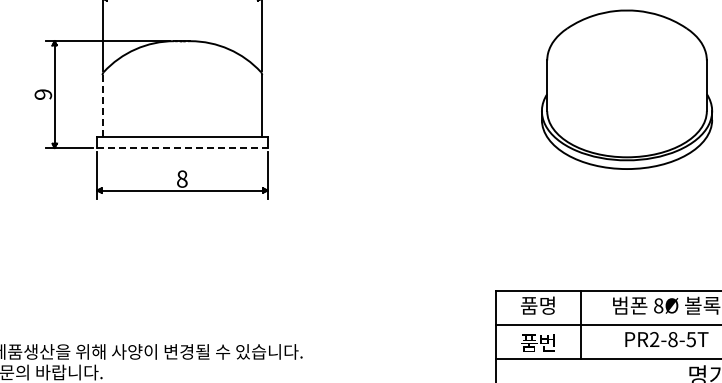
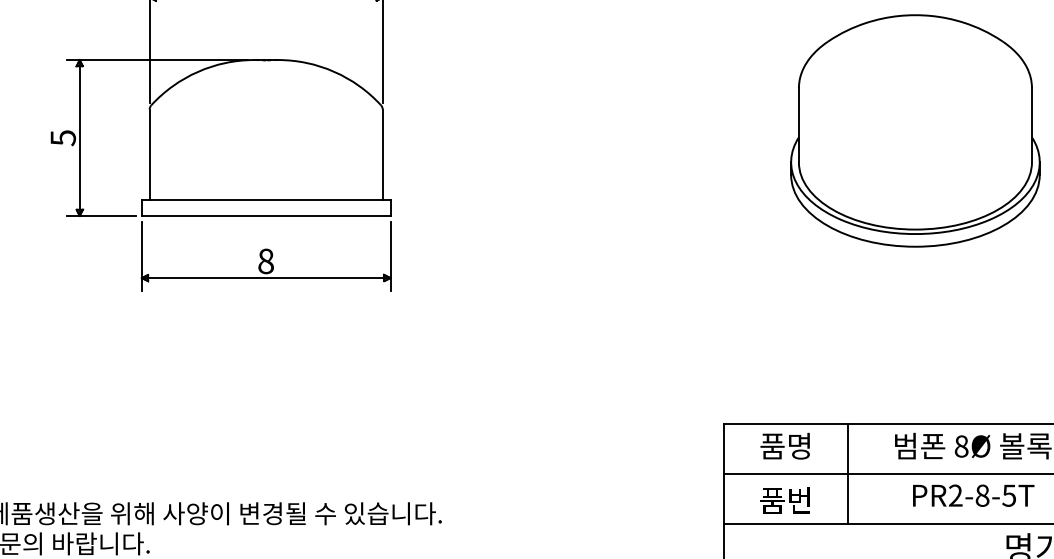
text: (42, 94) -> (61, 137), 9 -> 5
line: (102, 106) -> (149, 155), dashed -> solid
line: (182, 147) -> (266, 215), dashed -> solid

